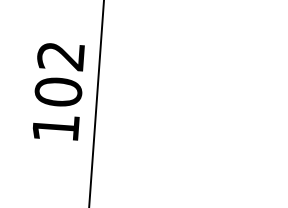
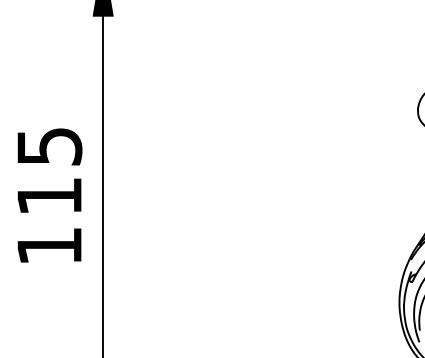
text: (59, 74) -> (49, 172), 102 -> 115

